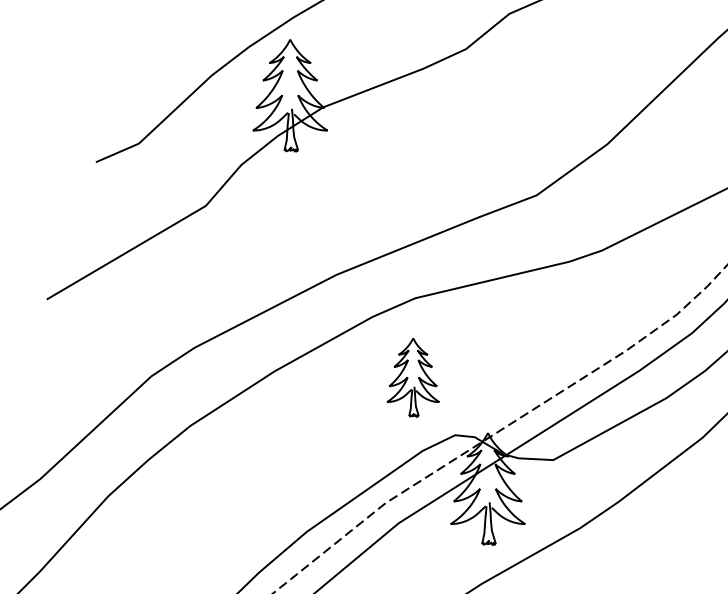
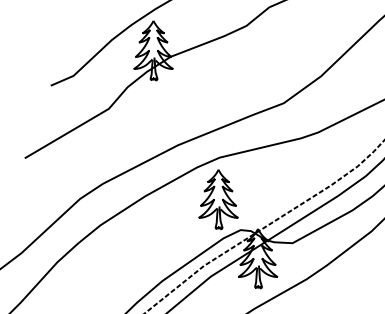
part: (413, 377) -> (218, 199), size x1.43

